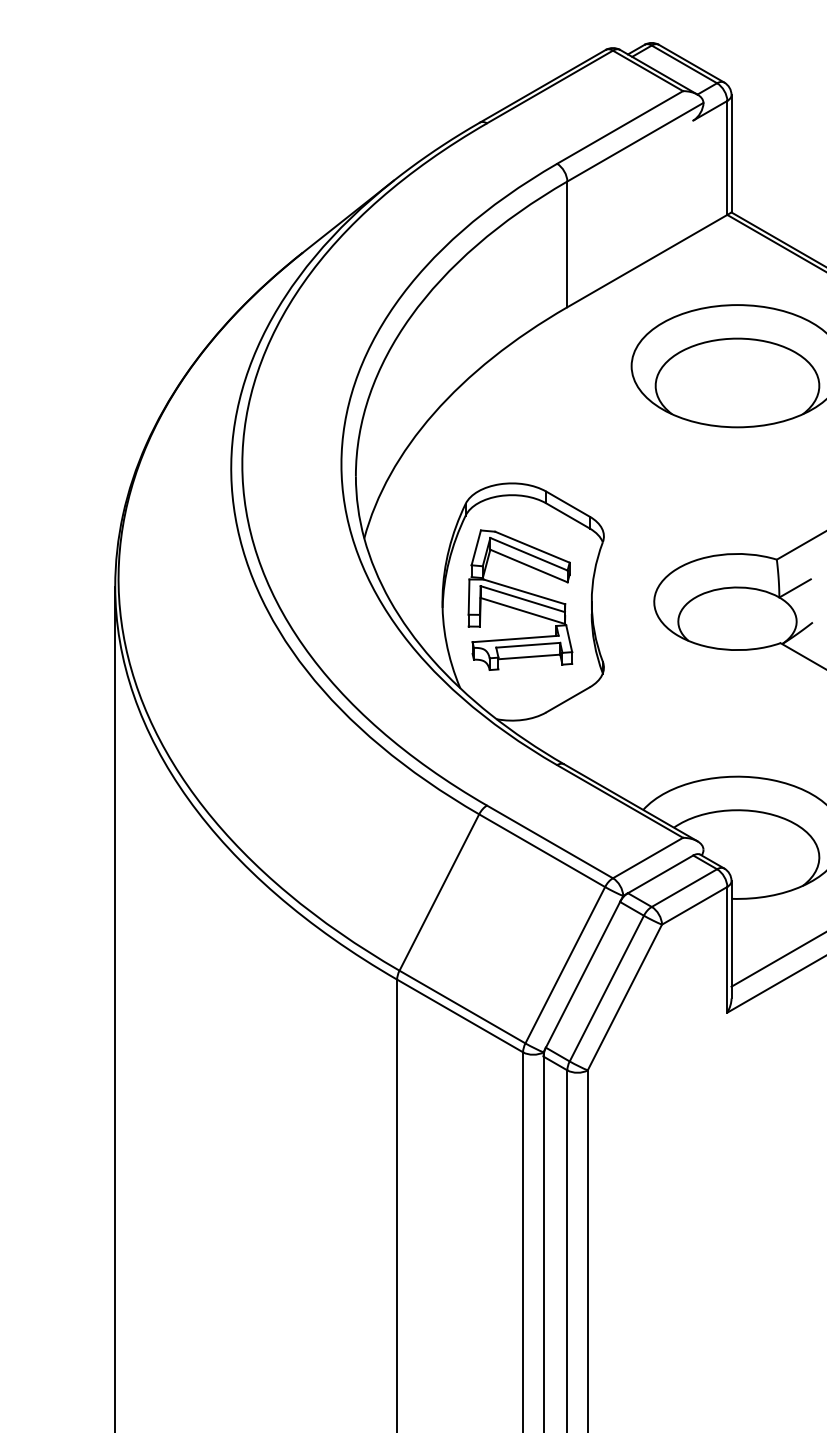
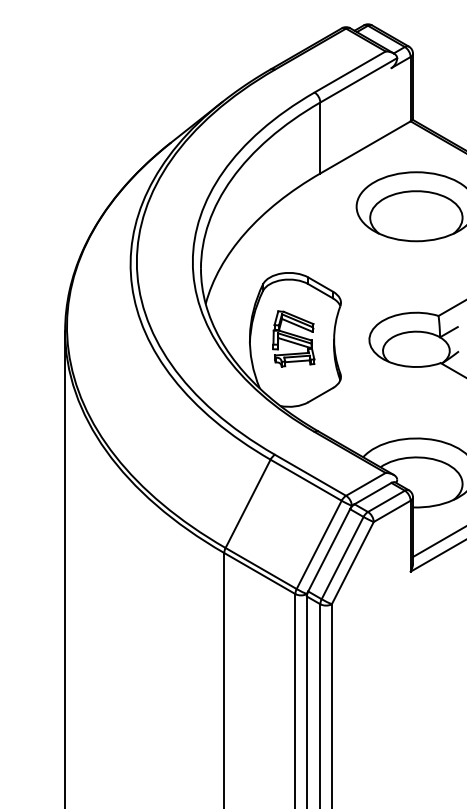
part: (519, 599) -> (293, 338), size x0.7

